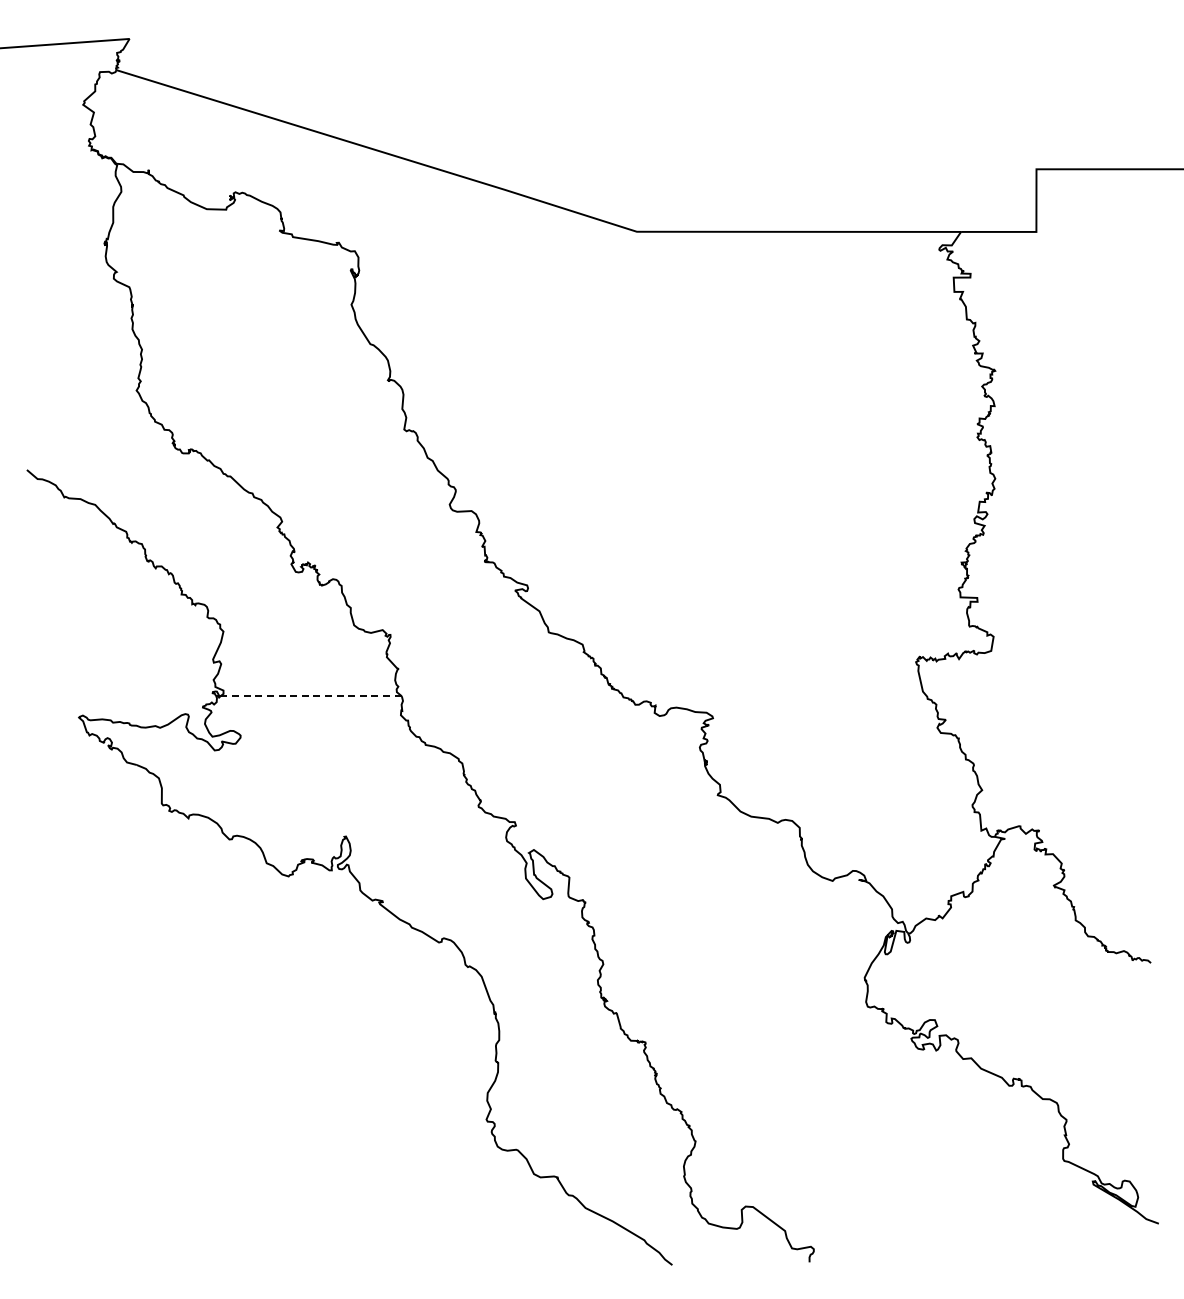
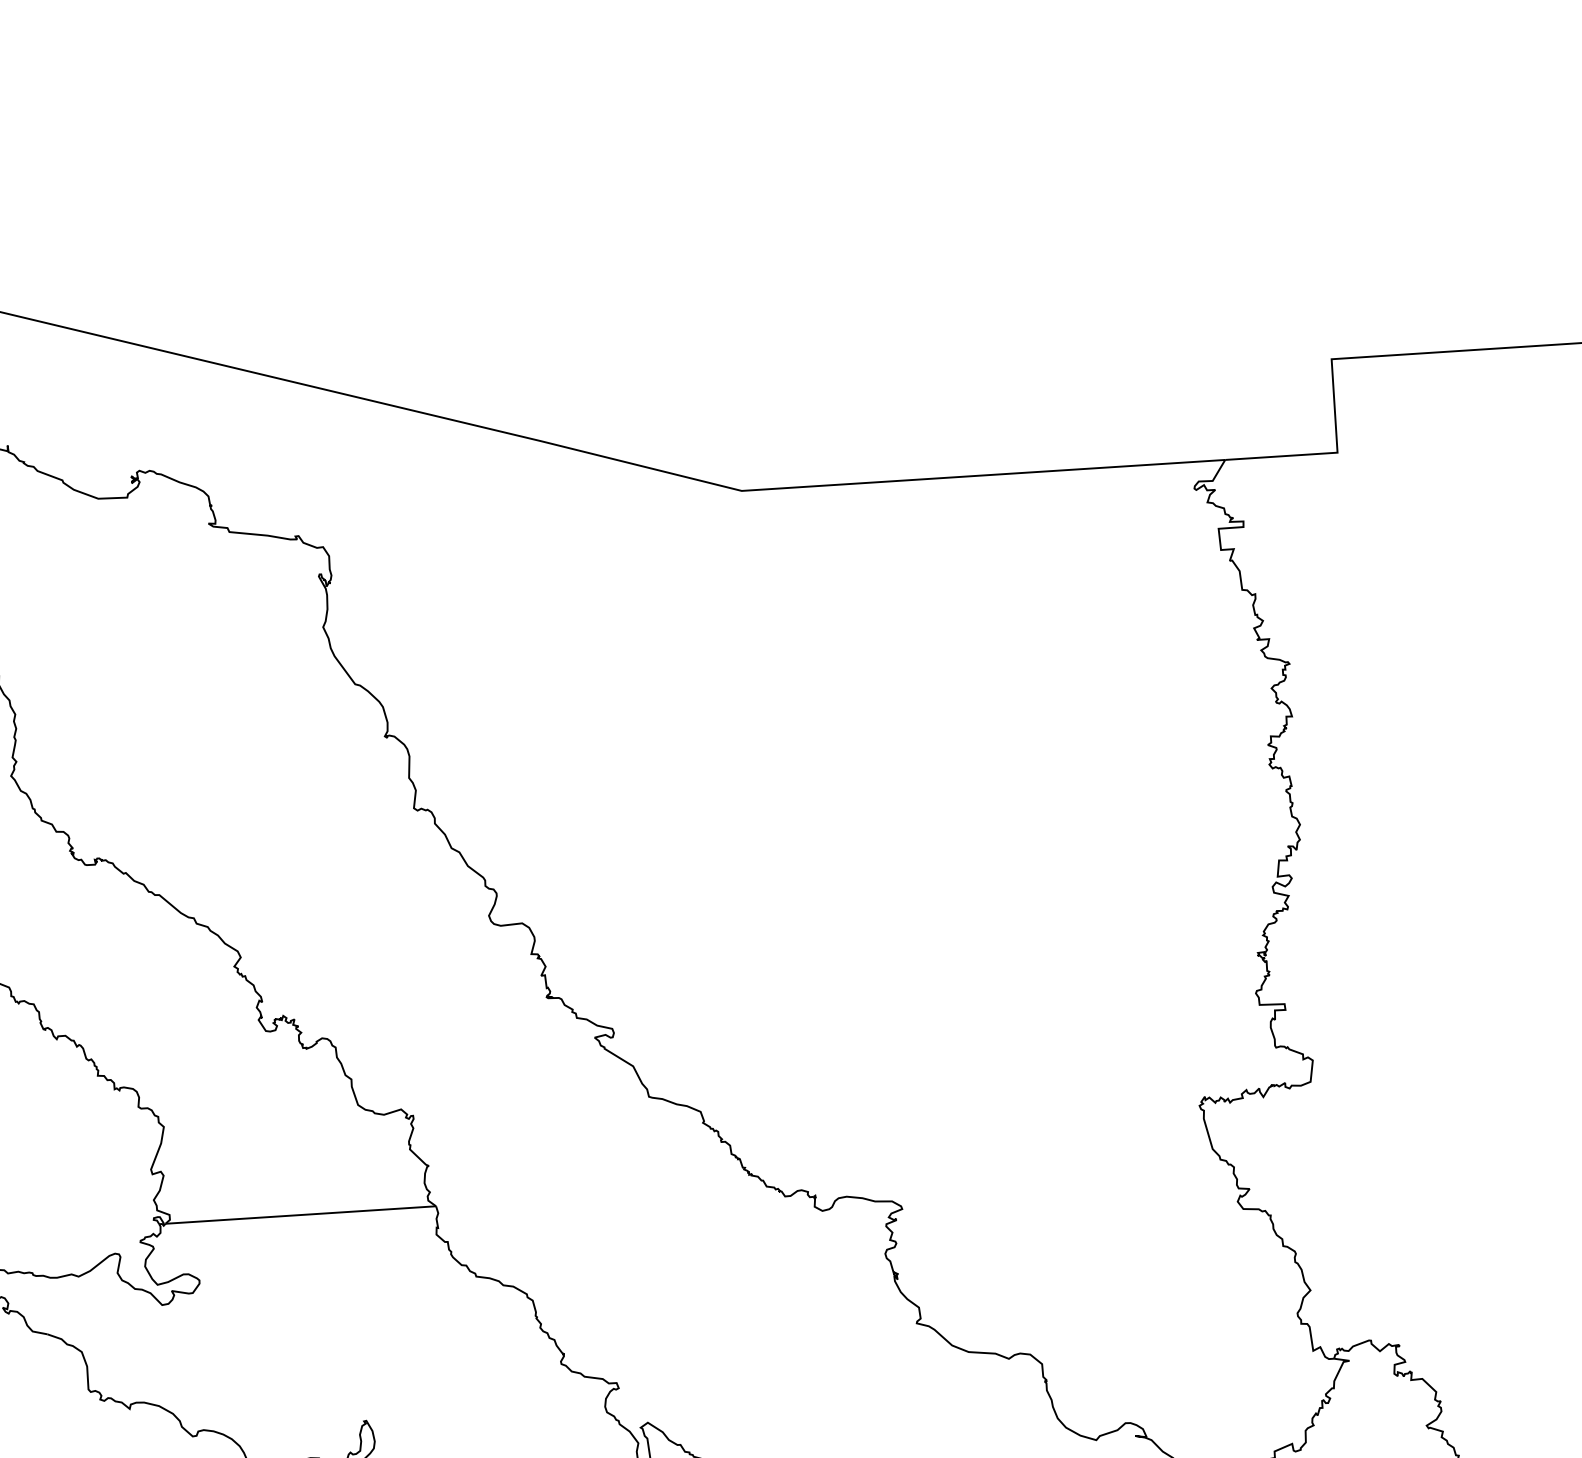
line: (311, 696) -> (301, 1215), dashed -> solid

